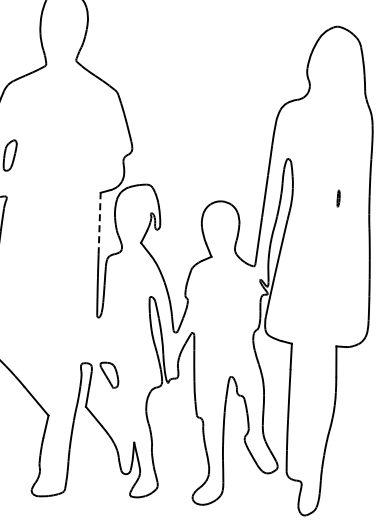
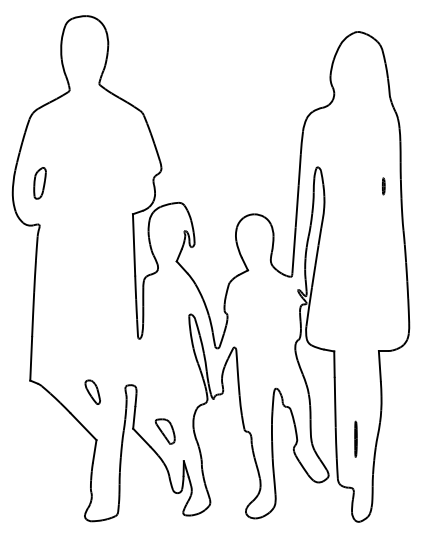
line: (338, 198) -> (383, 186), moved
line: (100, 223) -> (134, 244), dashed -> solid
part: (47, 366) -> (92, 391), added
part: (108, 375) -> (164, 431), moved
line: (307, 432) -> (355, 438), added

